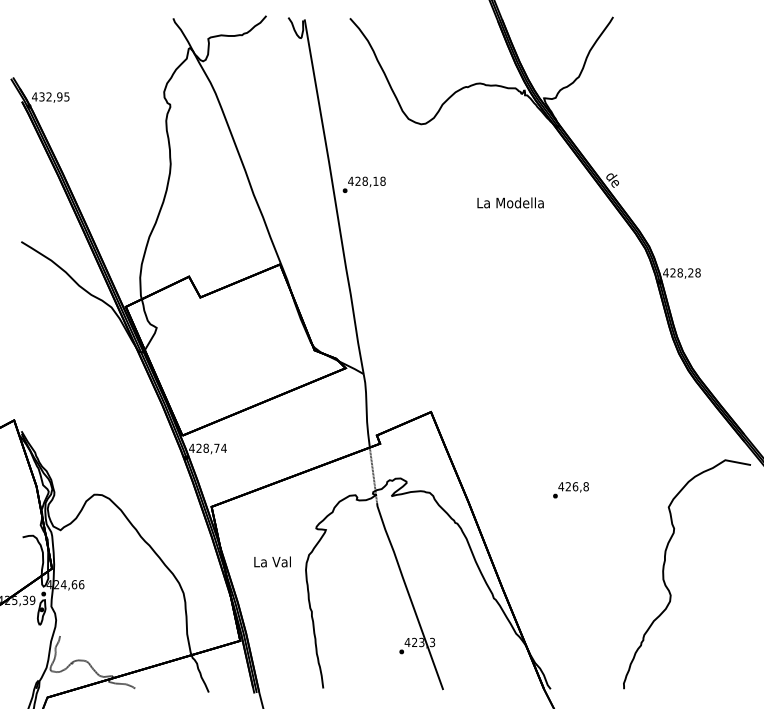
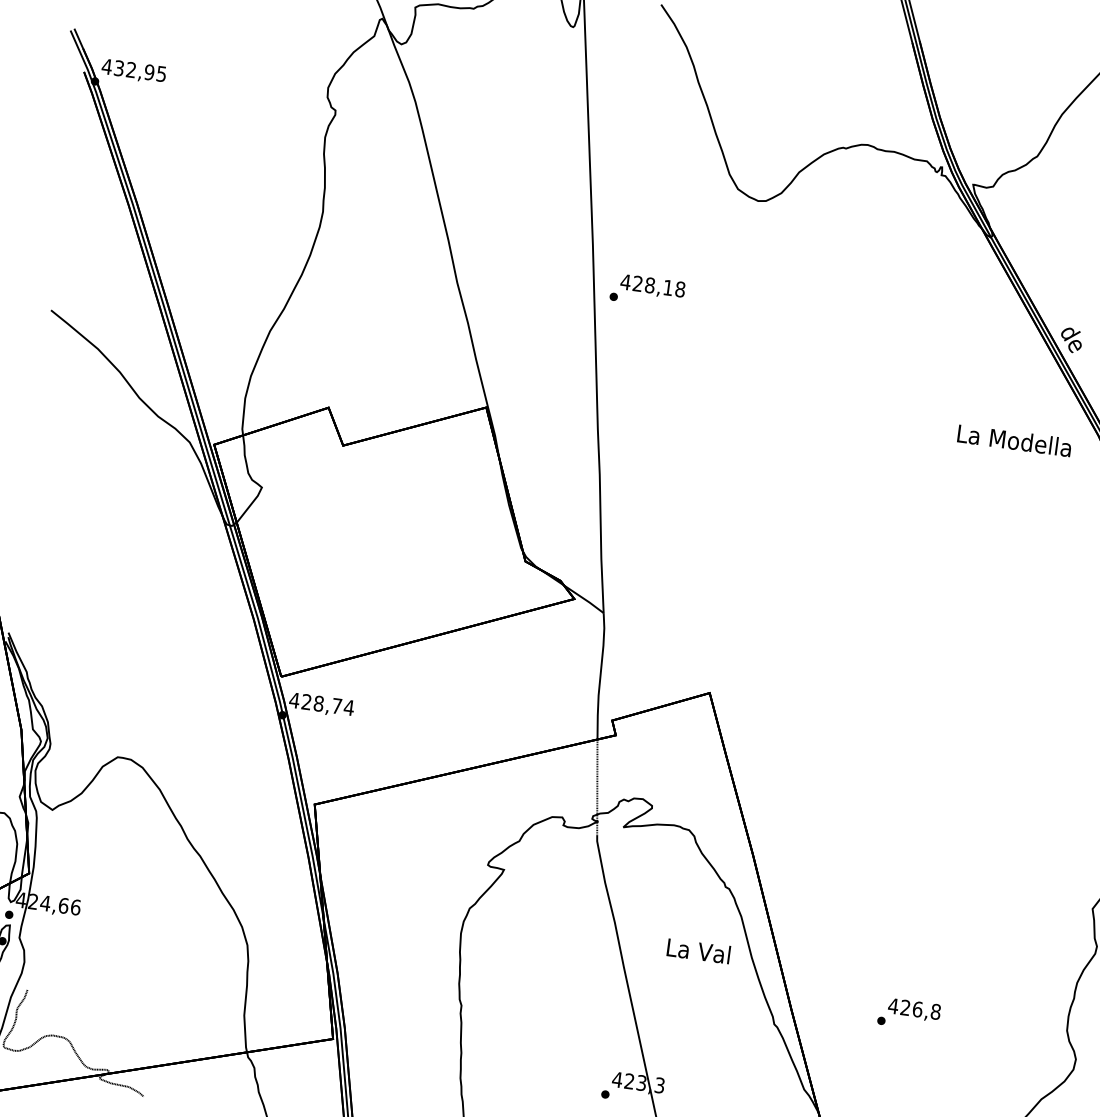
text: (510, 202) -> (1014, 439), moved
text: (570, 490) -> (908, 1014), moved
text: (272, 561) -> (698, 950), moved

